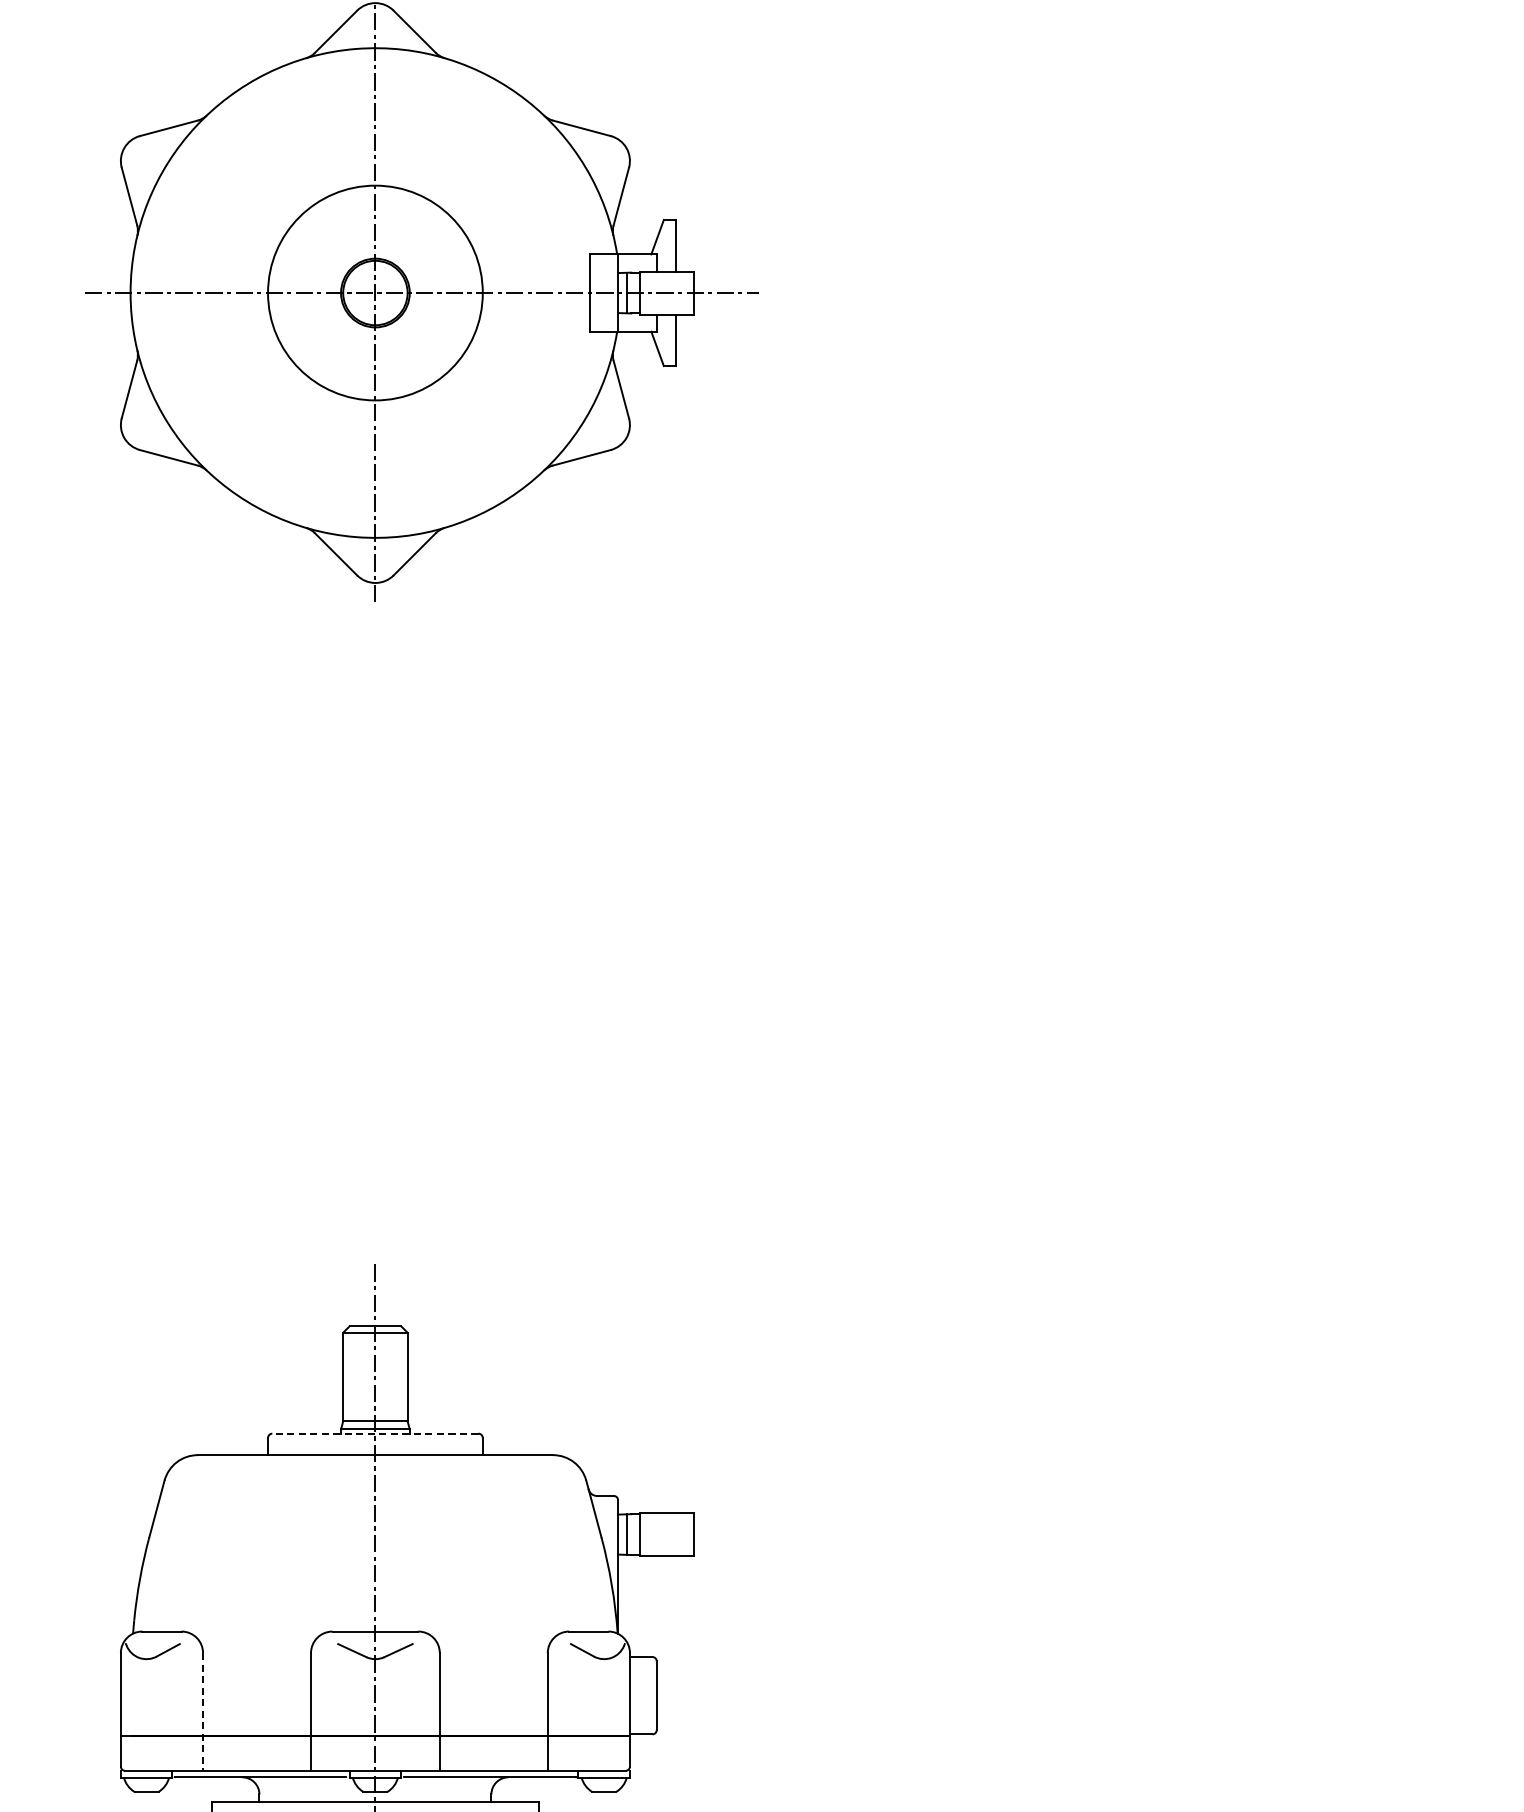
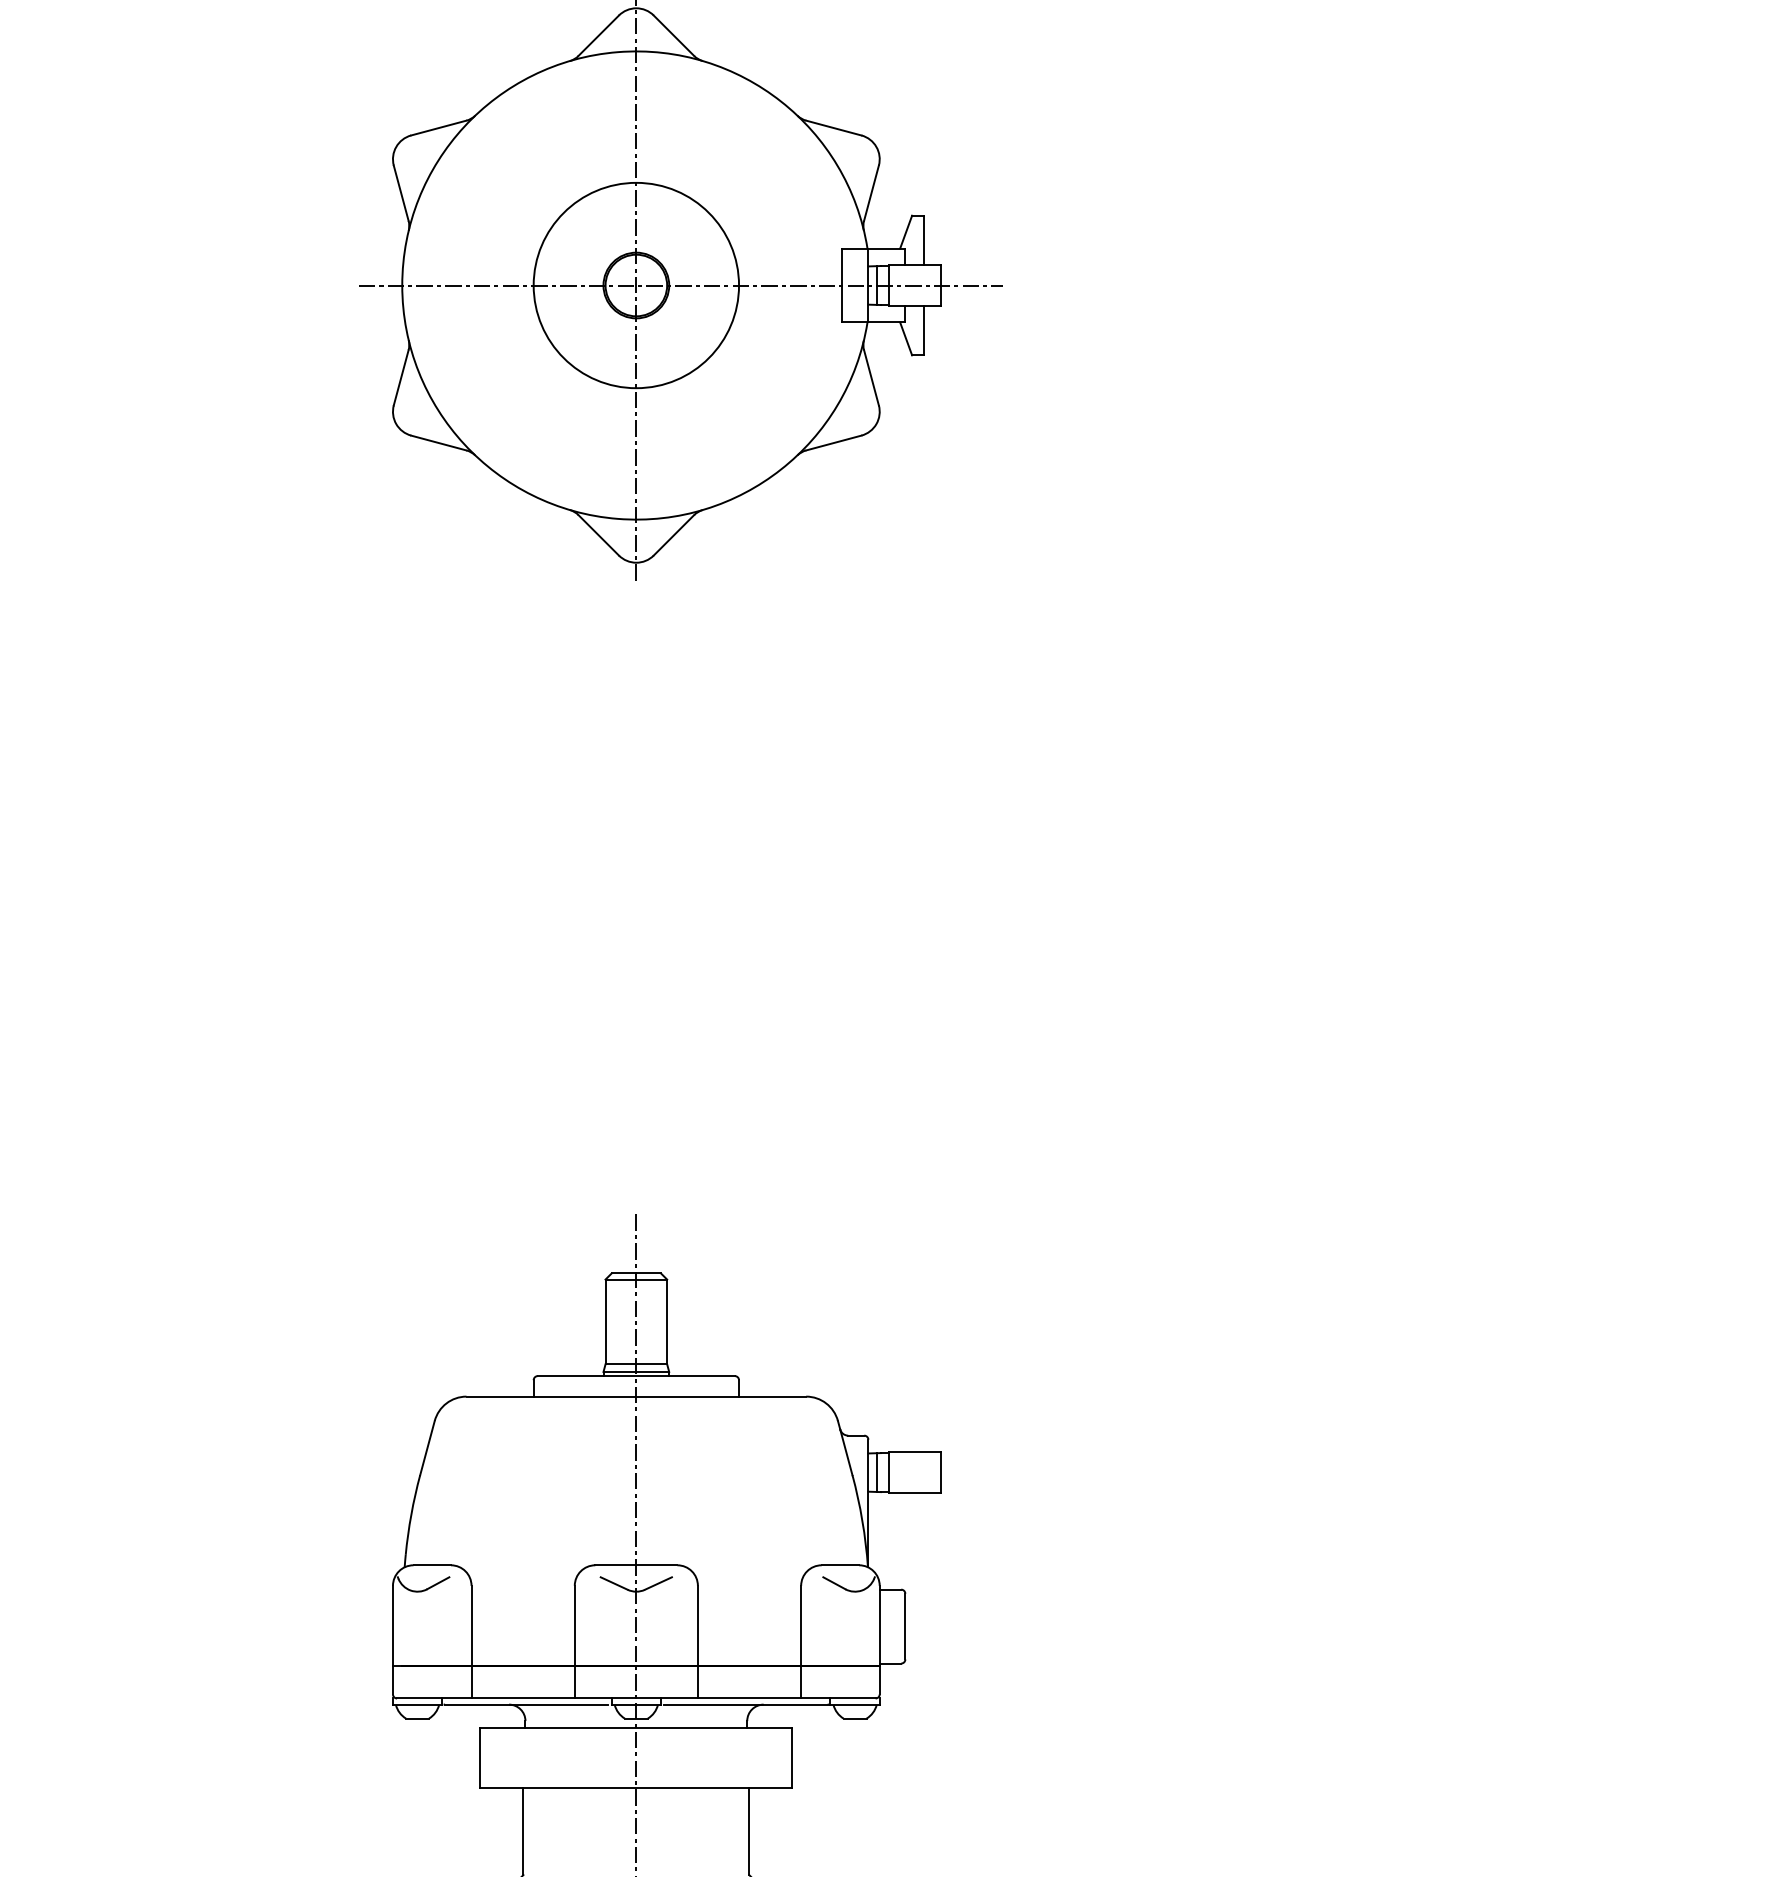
line: (375, 1434) -> (636, 1376), dashed -> solid
line: (202, 1712) -> (471, 1642), dashed -> solid

